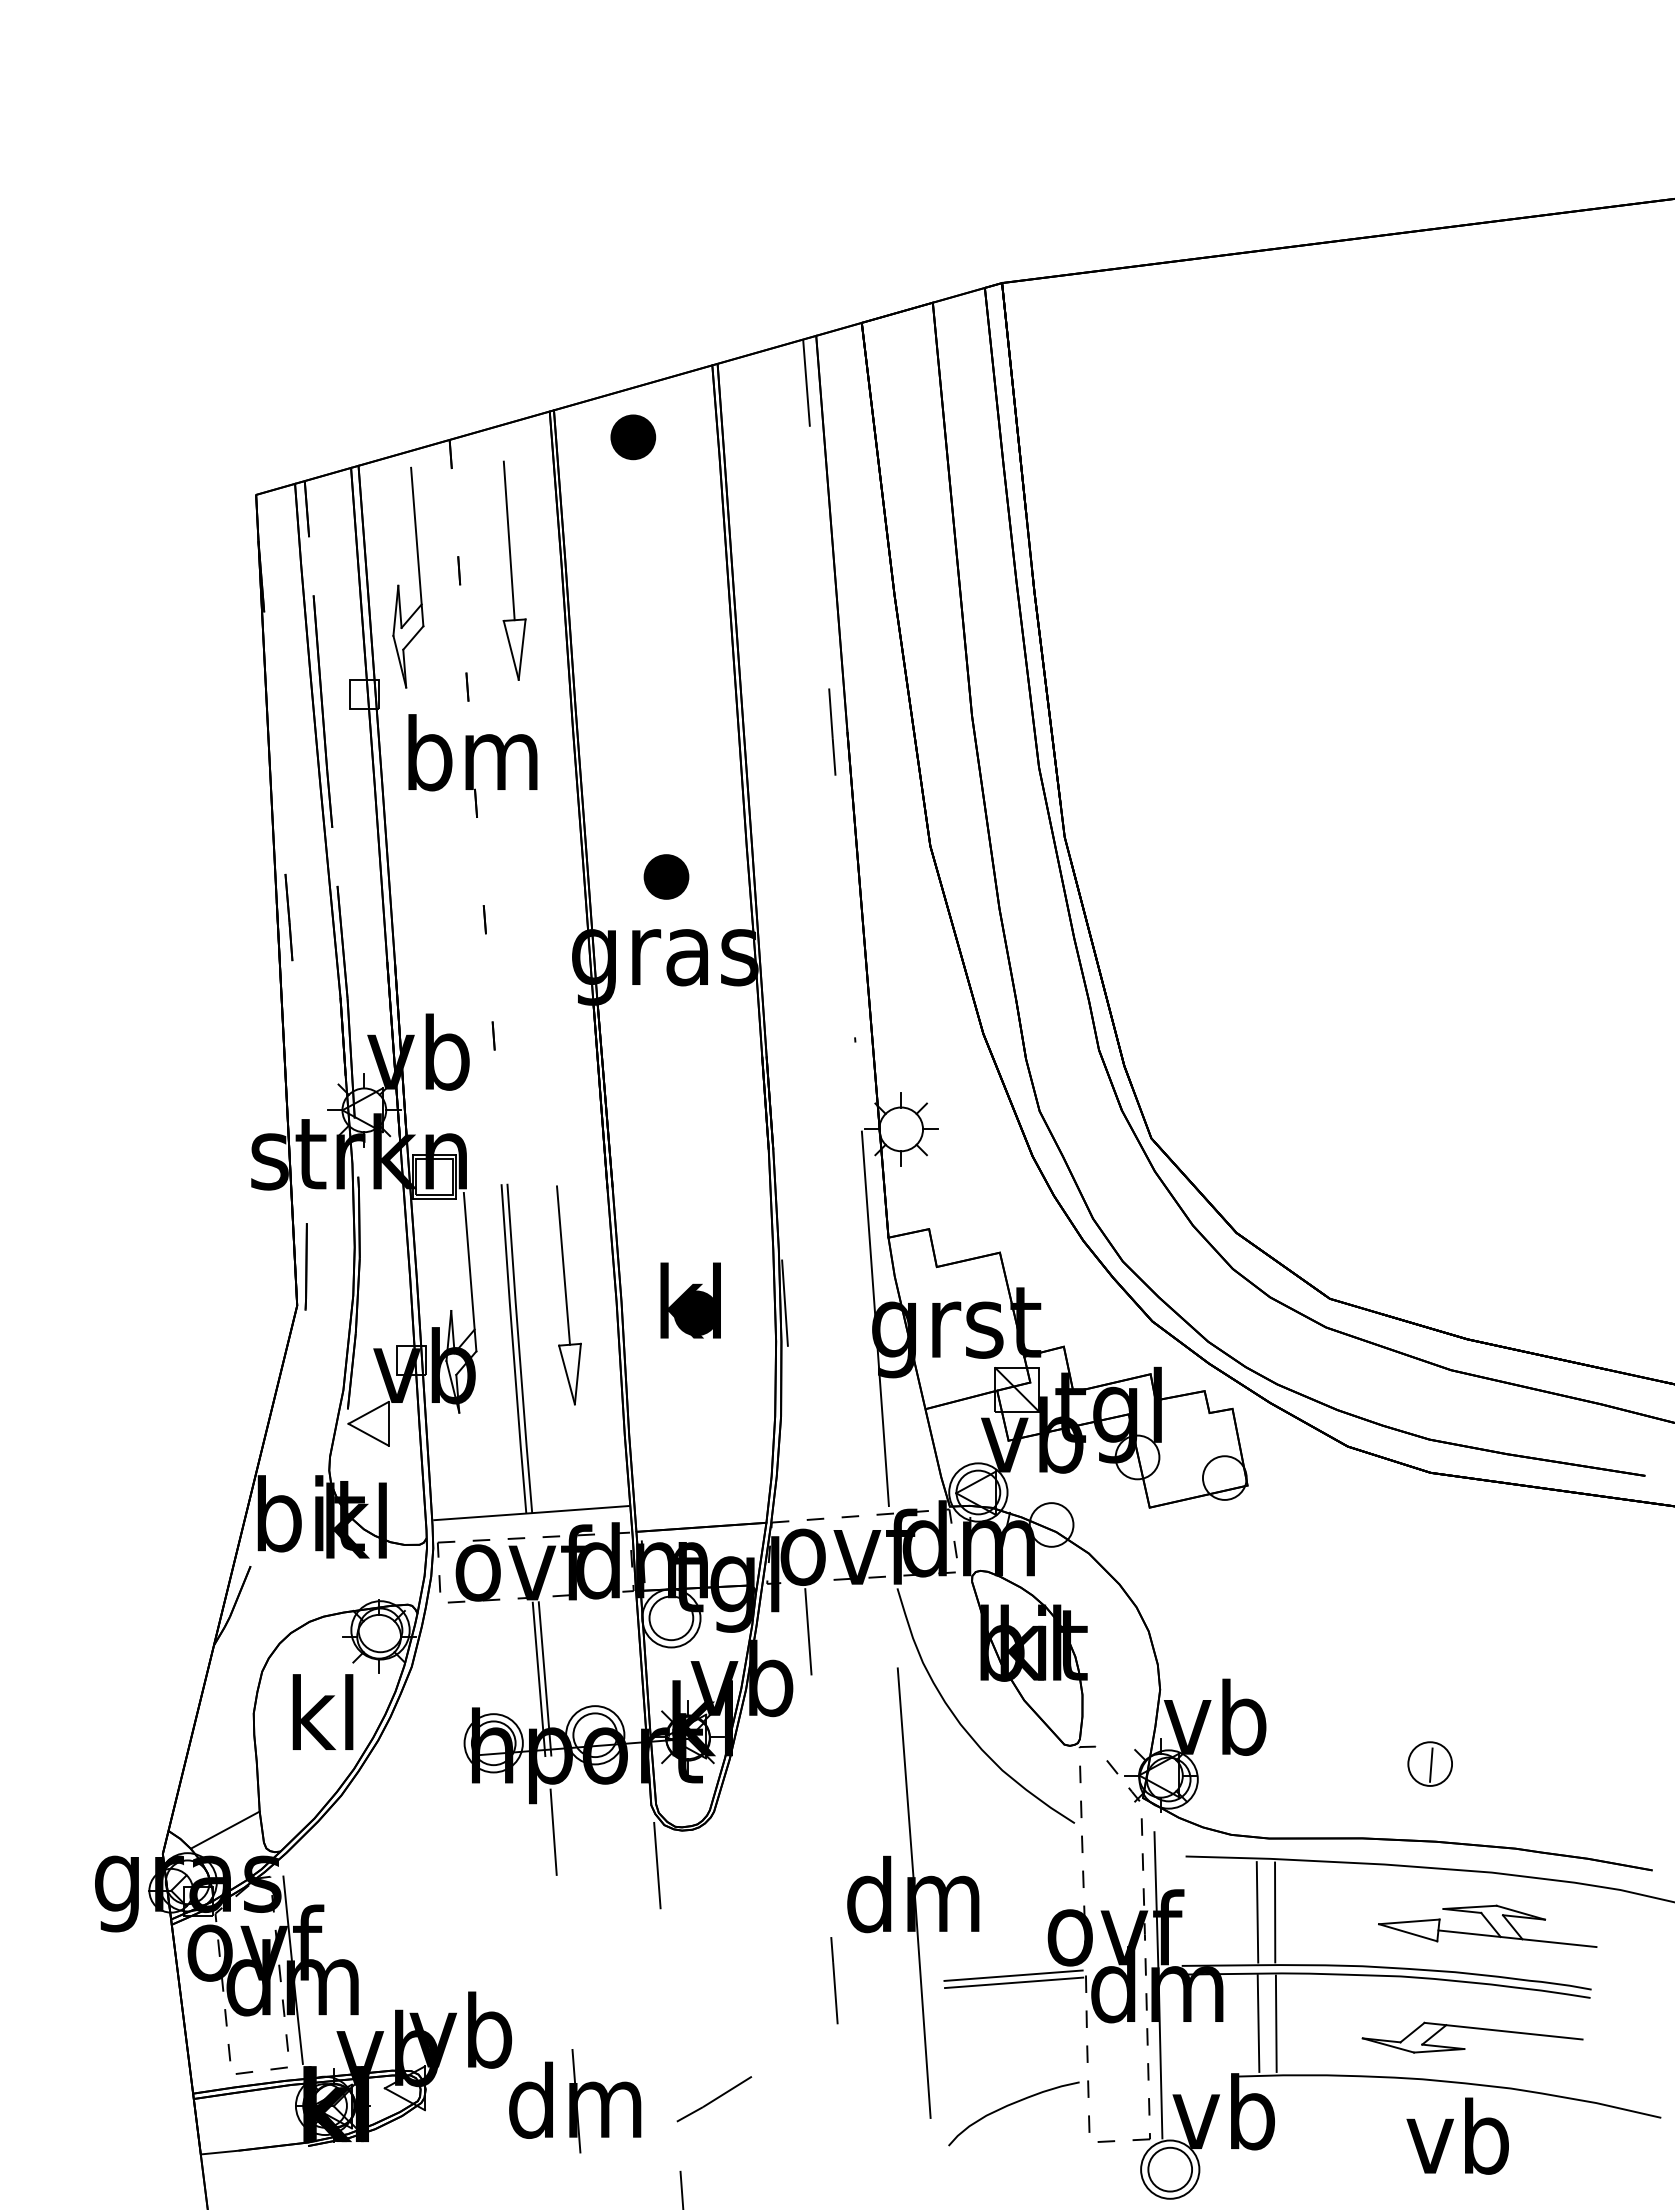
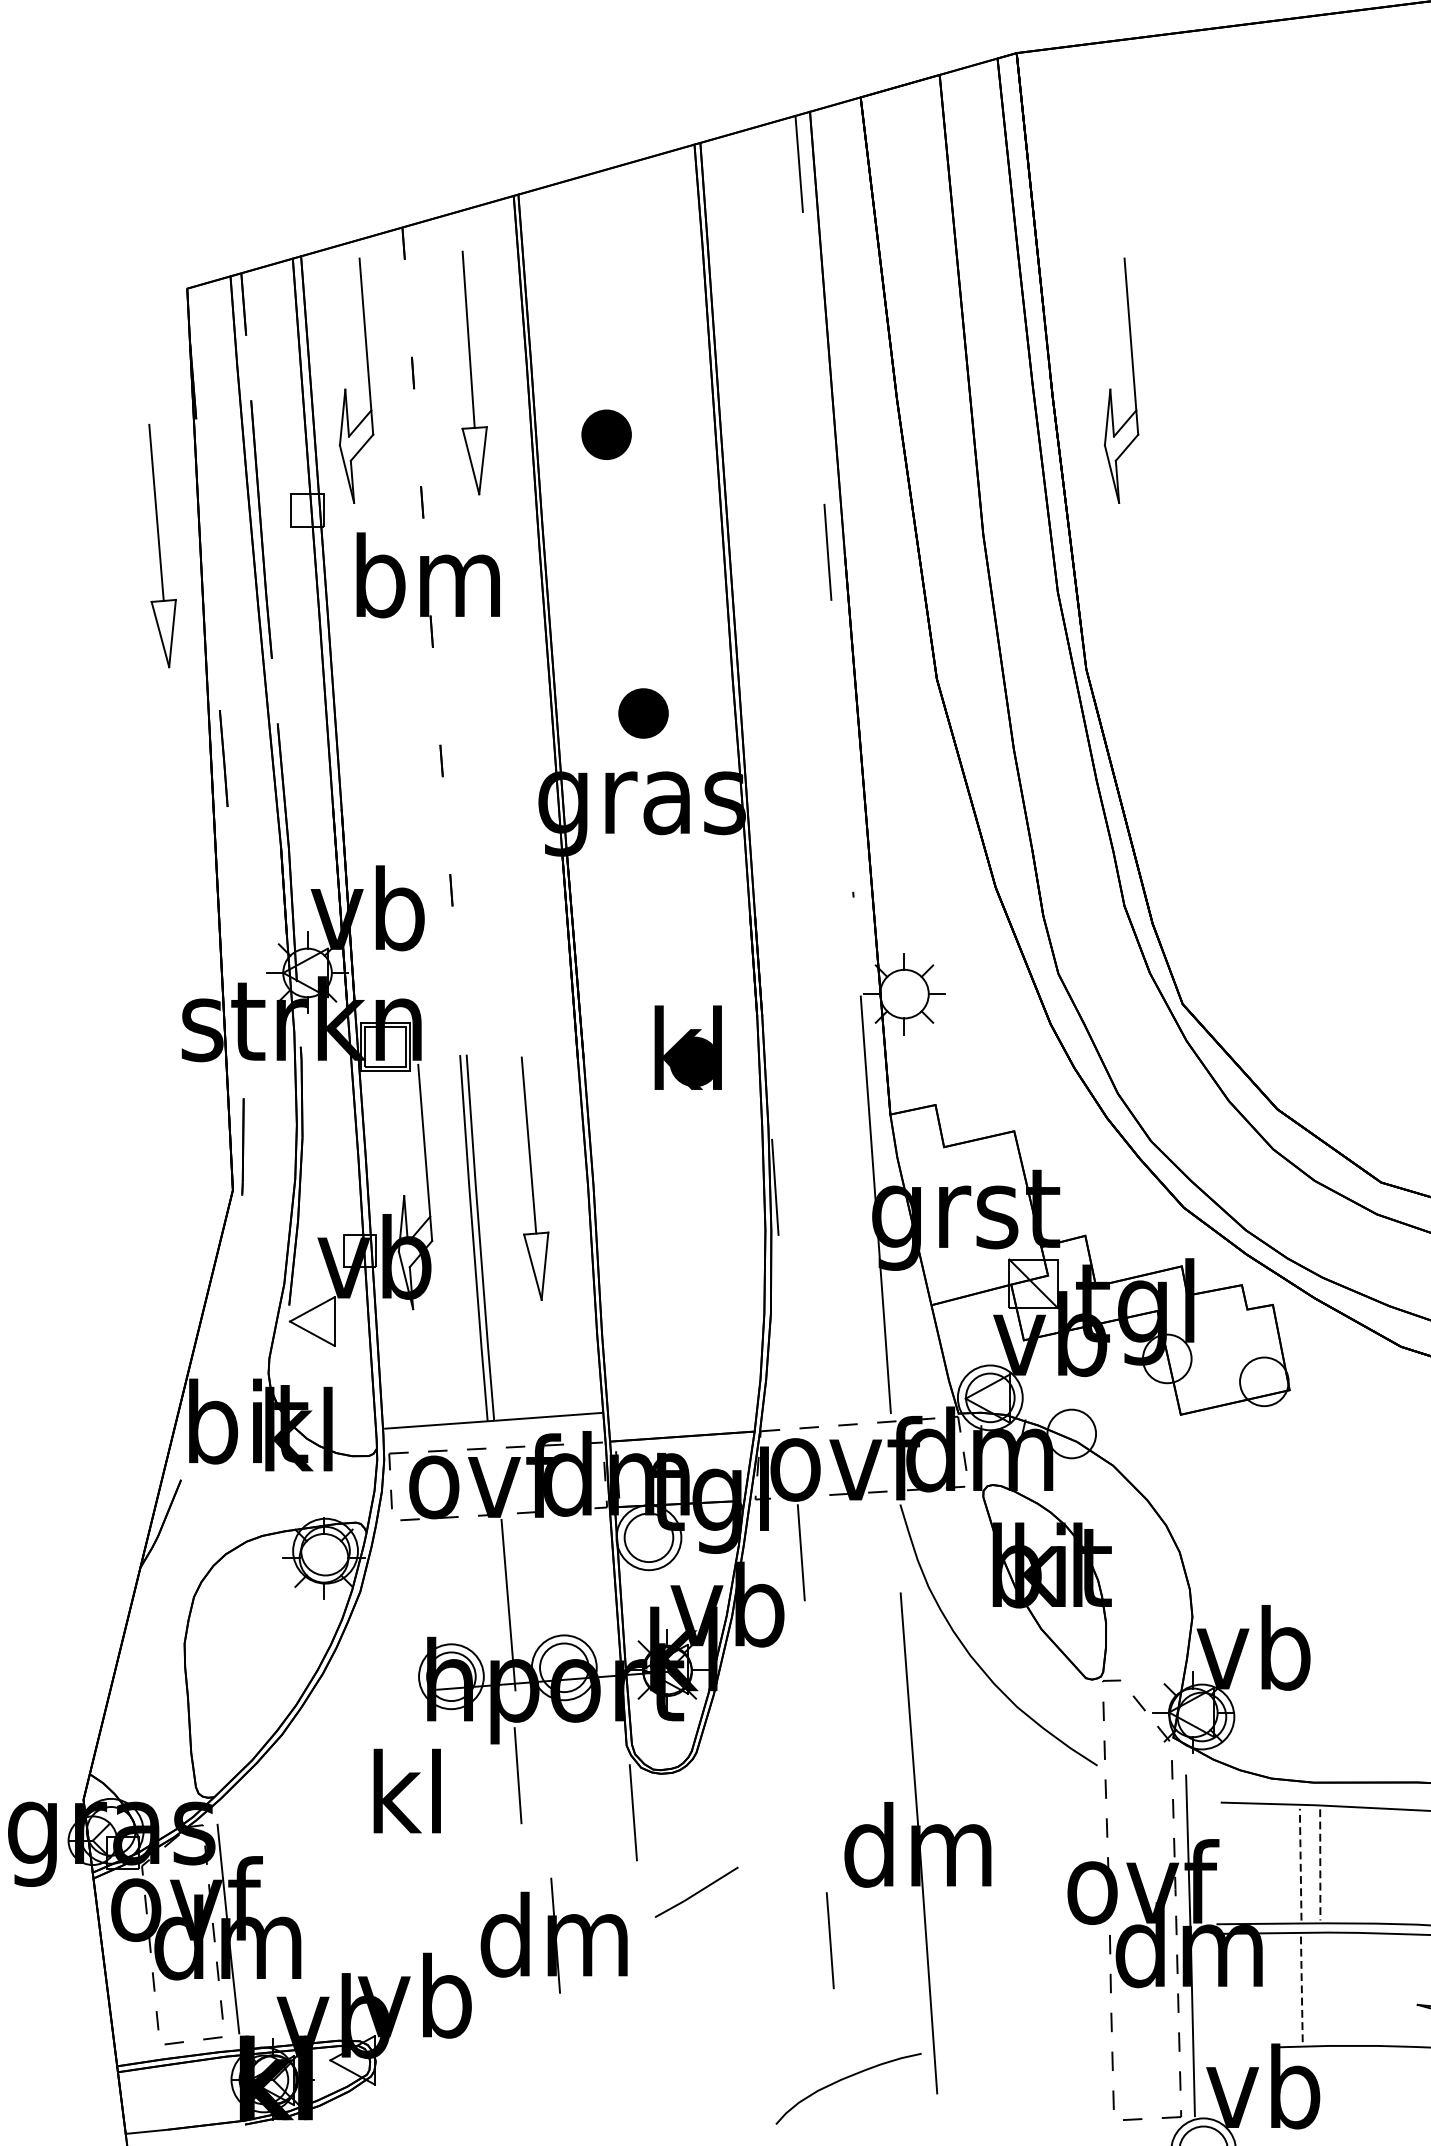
part: (633, 437) -> (606, 434), moved
part: (1106, 577) -> (1132, 380), added
part: (233, 726) -> (162, 546), added
part: (690, 1300) -> (688, 1047), moved
line: (538, 1679) -> (501, 1605), removed
text: (322, 1711) -> (406, 1790), moved
line: (224, 1829) -> (152, 1772), removed
line: (1257, 1911) -> (1300, 1863), solid -> dashed
line: (1275, 1912) -> (1320, 1864), solid -> dashed
line: (1013, 1975) -> (1029, 1934), removed
line: (1014, 1982) -> (1030, 1942), removed
line: (1258, 2023) -> (1301, 1988), solid -> dashed
line: (1275, 2023) -> (1320, 1988), removed
line: (714, 2099) -> (696, 1892), moved
part: (575, 2101) -> (554, 1936), moved
curve: (1011, 2105) -> (845, 2079), moved

